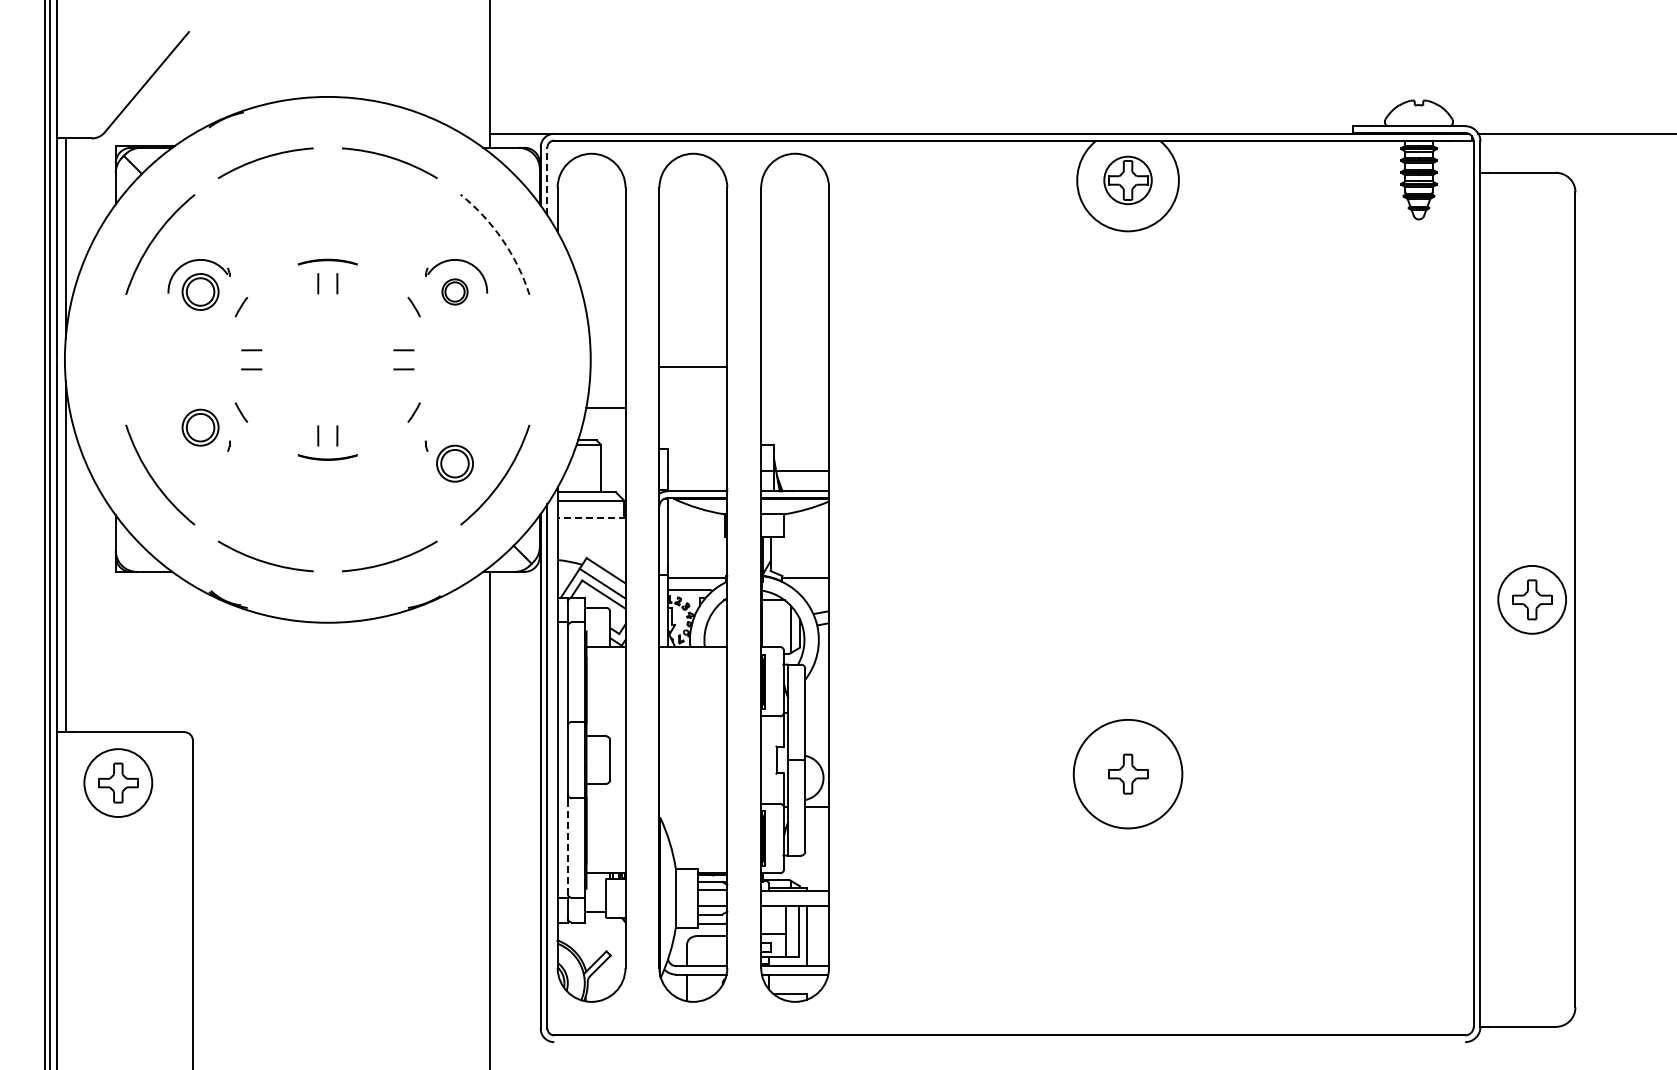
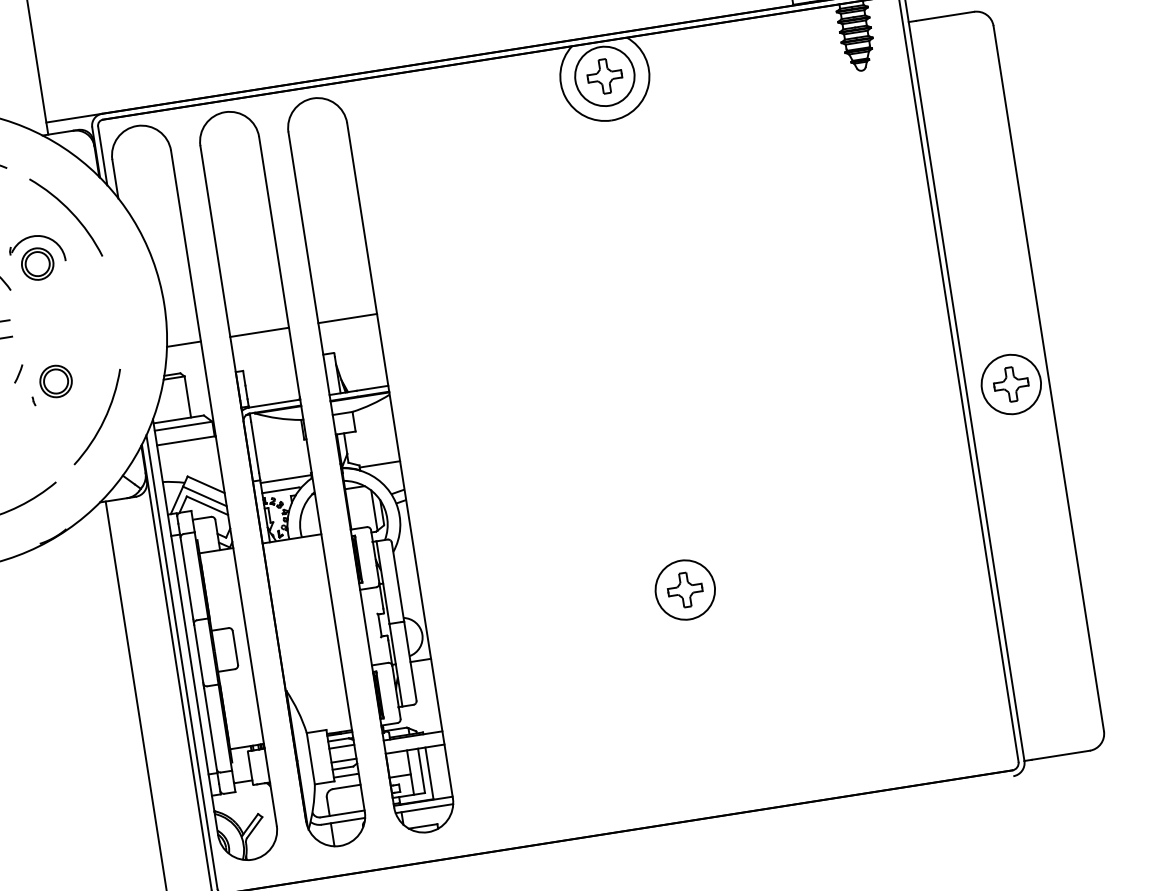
circle: (1128, 180) -> (605, 76), size x1.43
line: (547, 181) -> (102, 155), dashed -> solid
arc: (502, 239) -> (71, 212), dashed -> solid
part: (454, 291) -> (37, 263), size x1.43
line: (693, 367) -> (259, 332), moved
part: (454, 463) -> (55, 381), moved
line: (795, 471) -> (348, 318), moved
line: (591, 517) -> (186, 440), dashed -> solid
circle: (1128, 774) -> (685, 590), size x0.62
line: (567, 849) -> (210, 731), dashed -> solid

